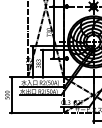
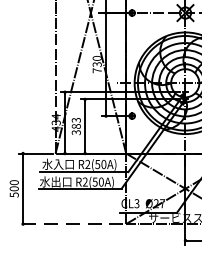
line: (35, 112) -> (70, 223), solid -> dashed

